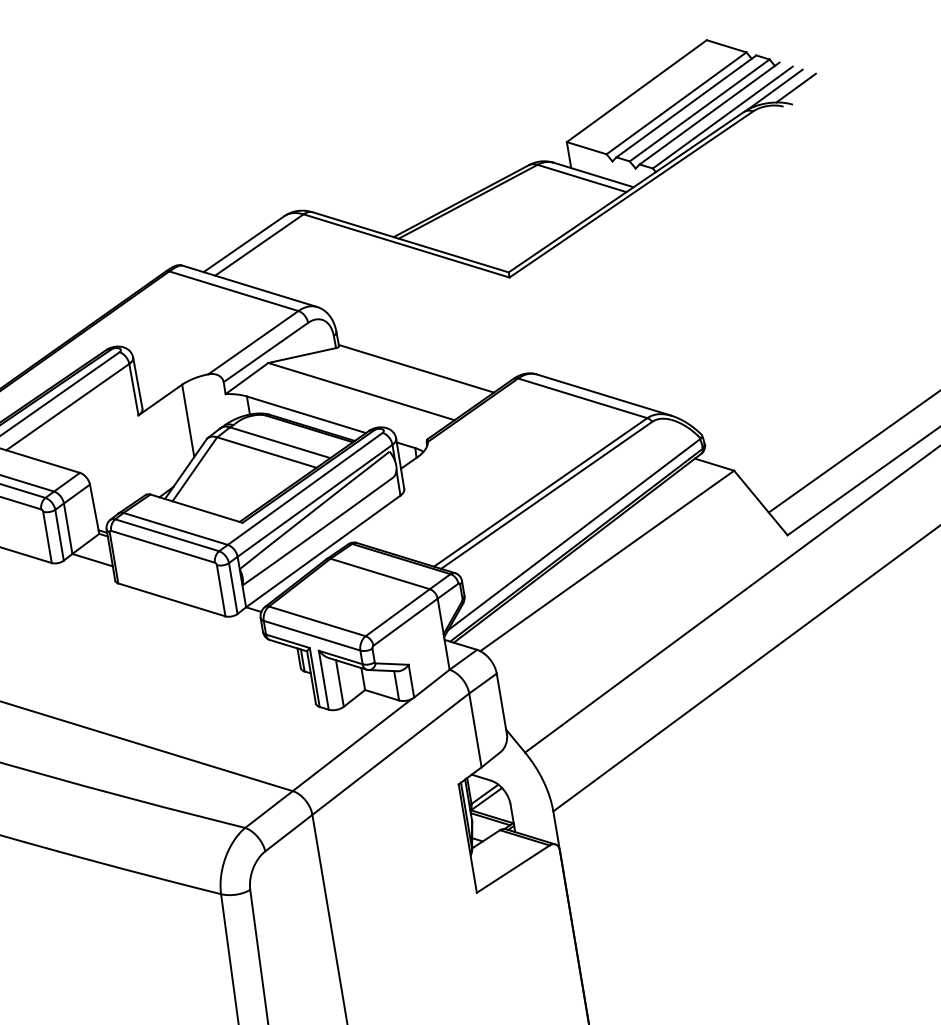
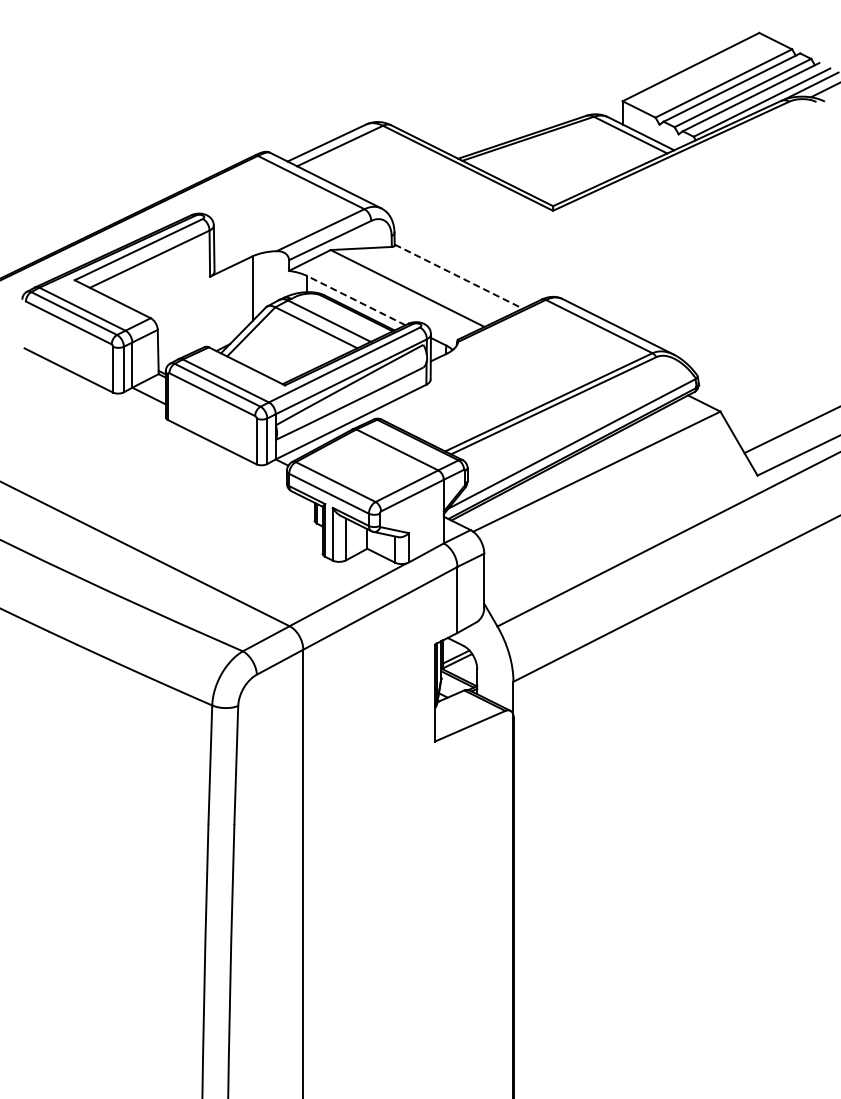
line: (416, 368) -> (458, 276), solid -> dashed
line: (305, 414) -> (355, 300), solid -> dashed

